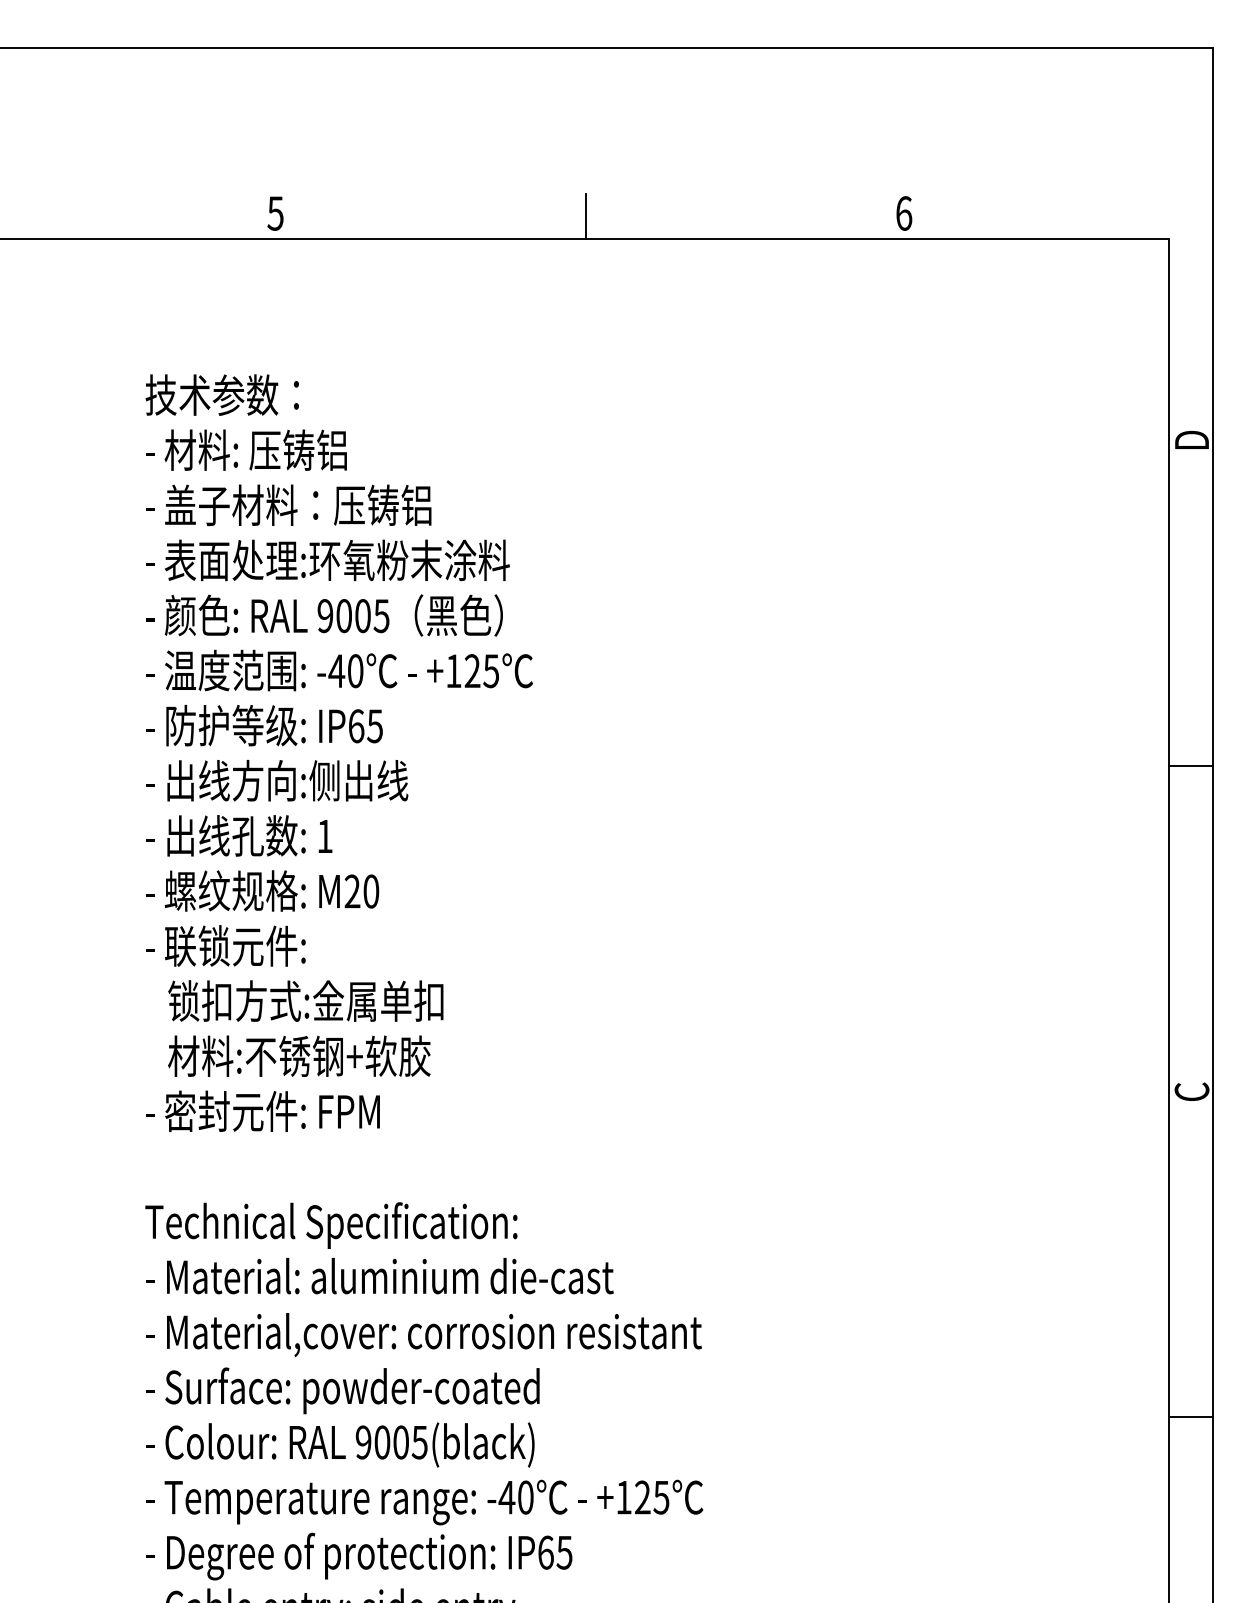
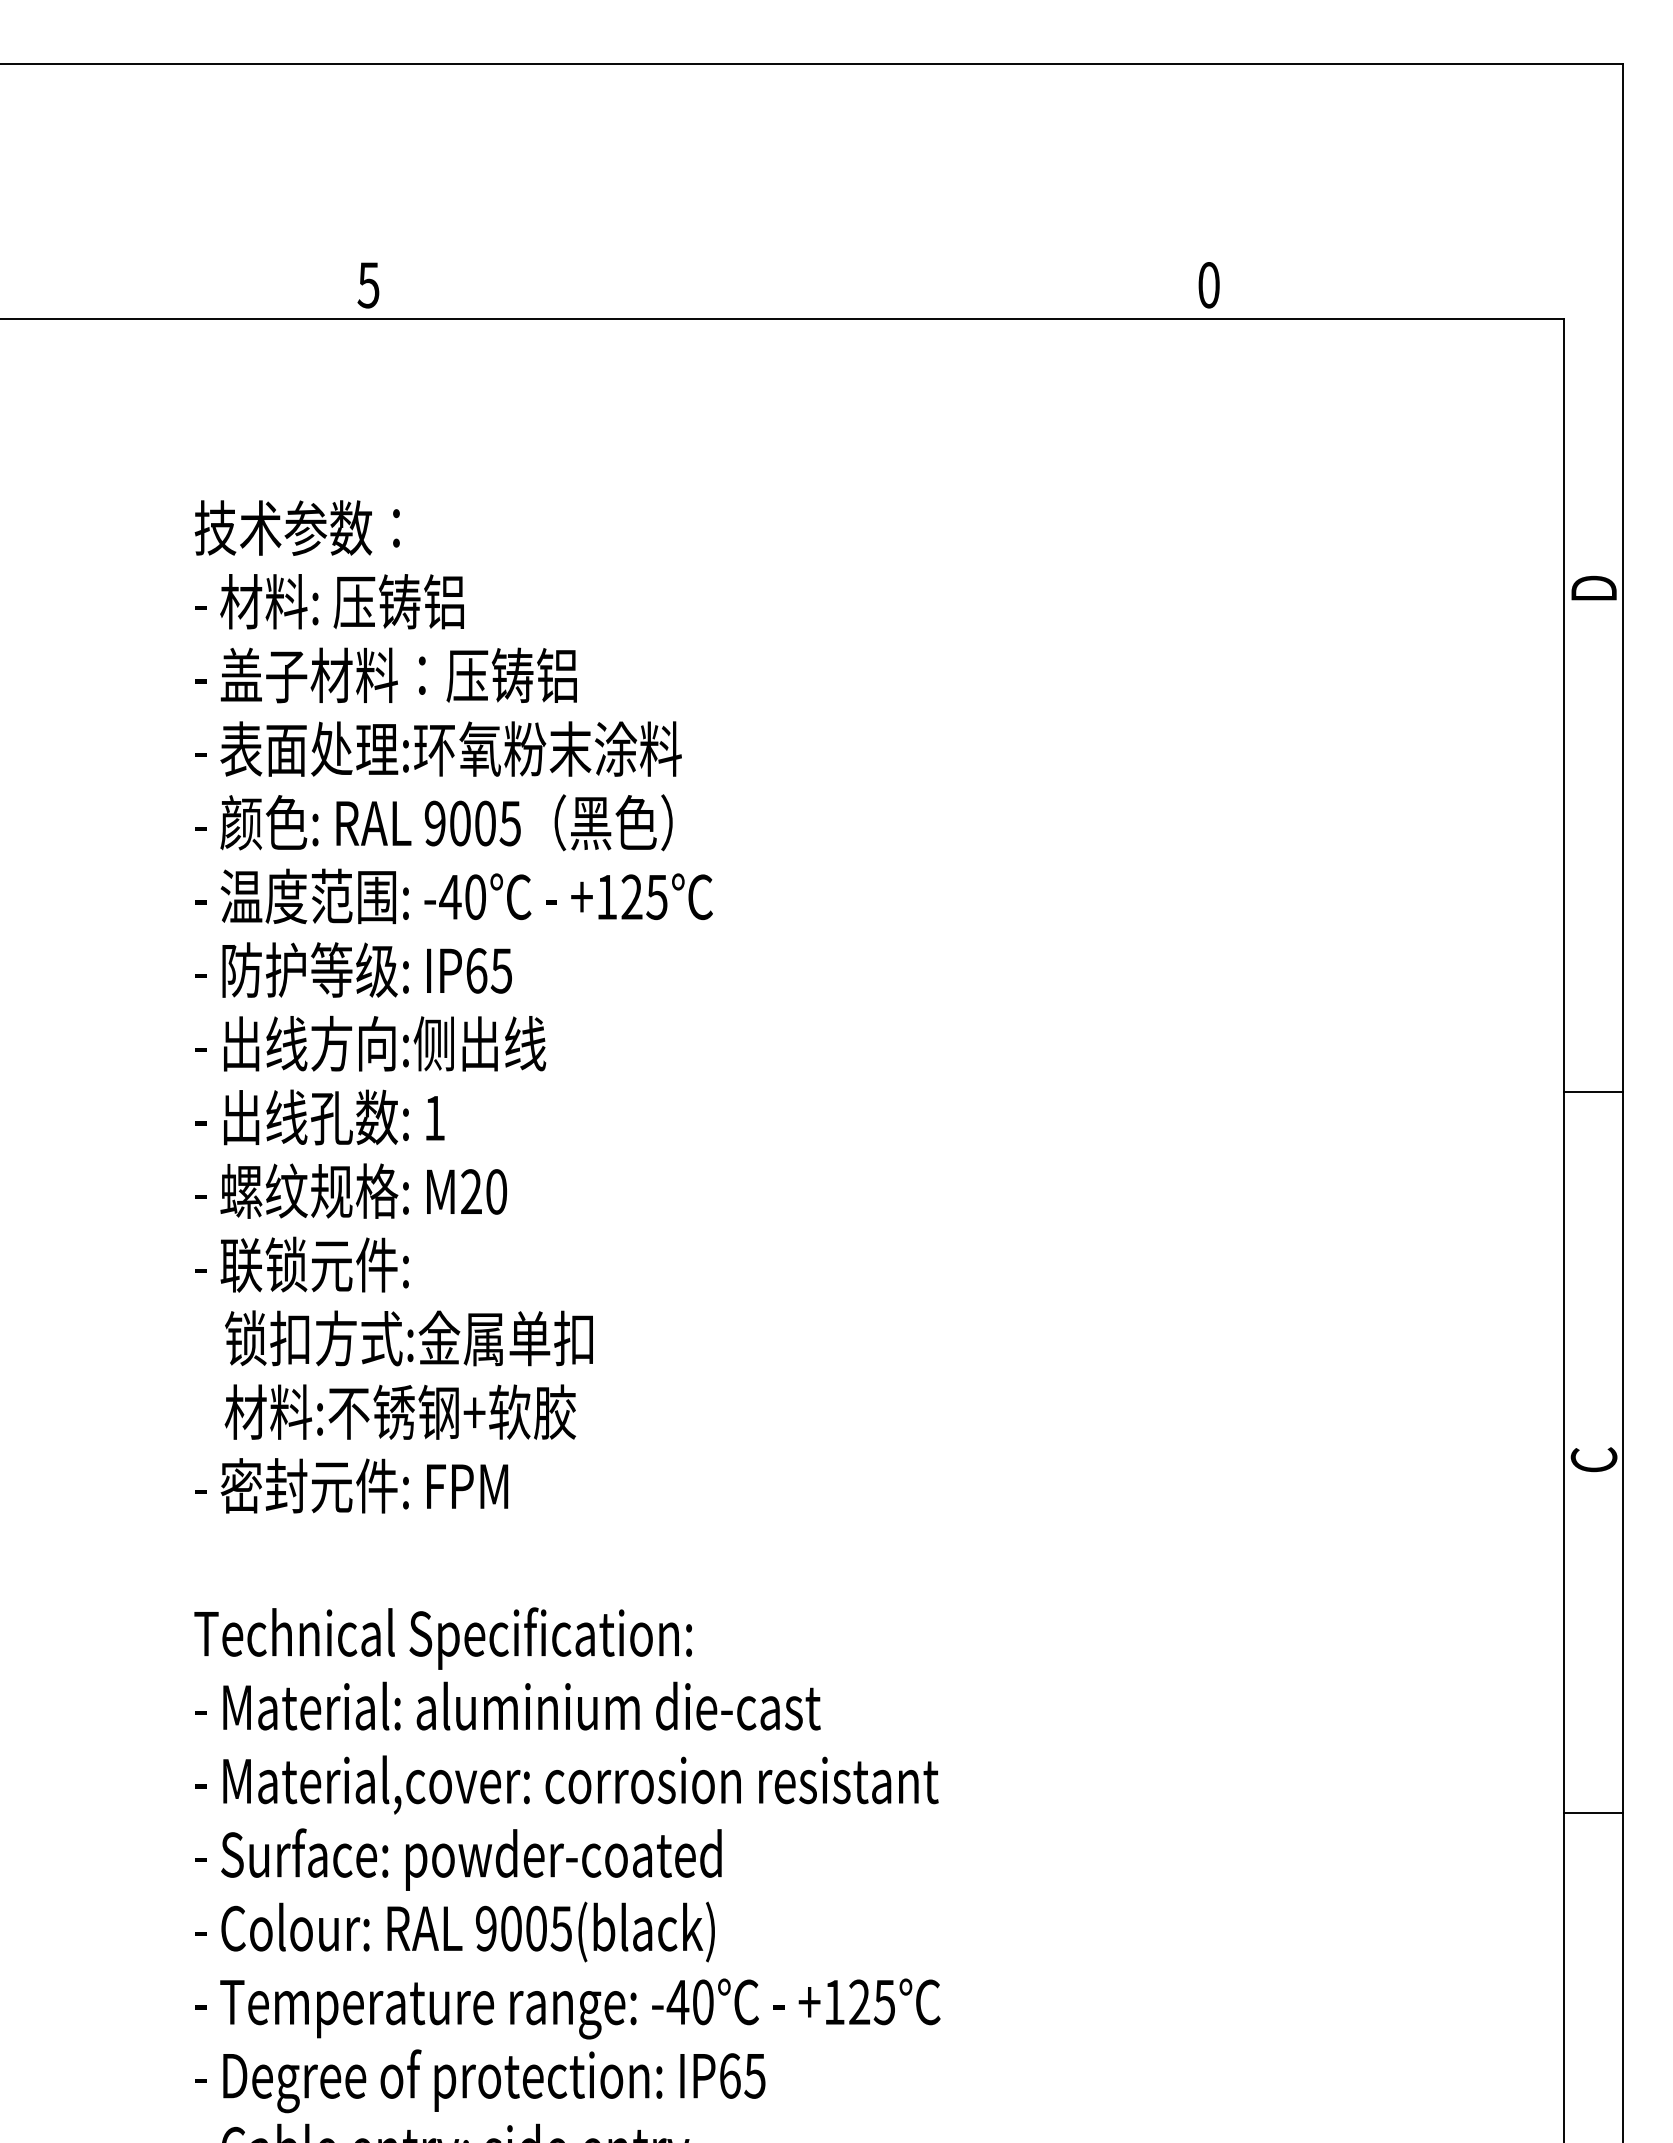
text: (903, 213) -> (1208, 285), 6 -> 0
line: (586, 216) -> (784, 289), removed
line: (1190, 766) -> (1592, 1092), moved
line: (1190, 1416) -> (1592, 1813), moved

